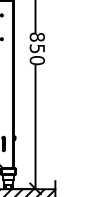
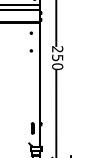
text: (37, 37) -> (57, 49), 850 -> 250

